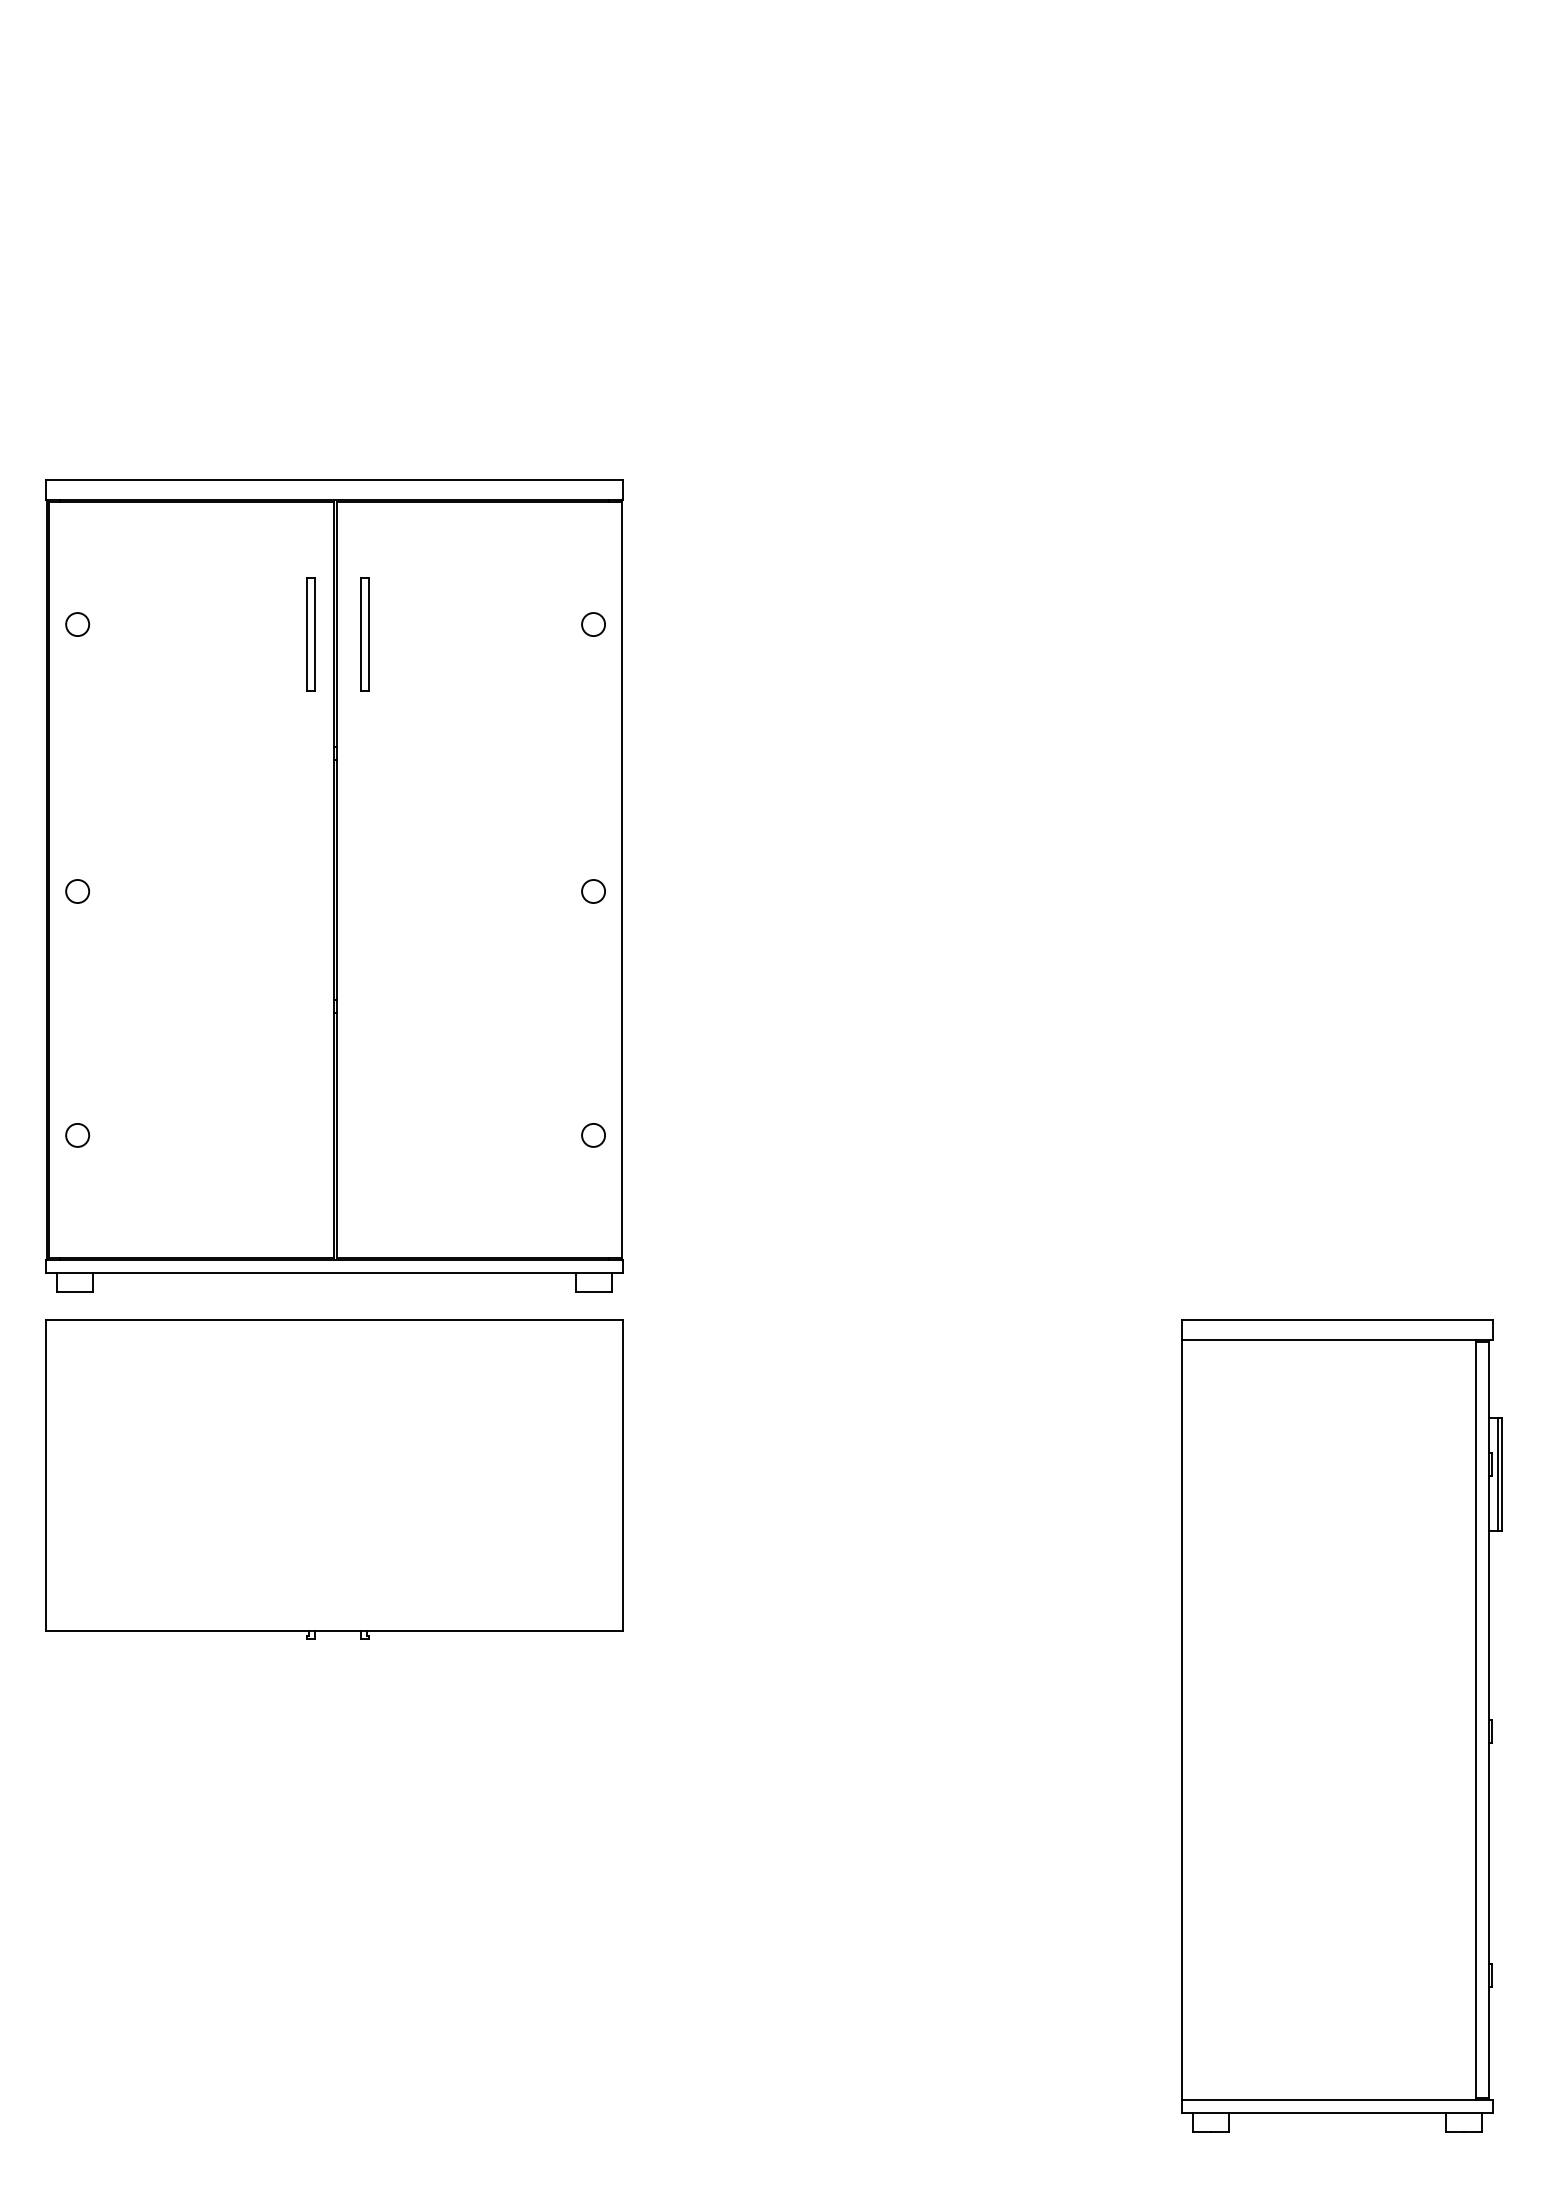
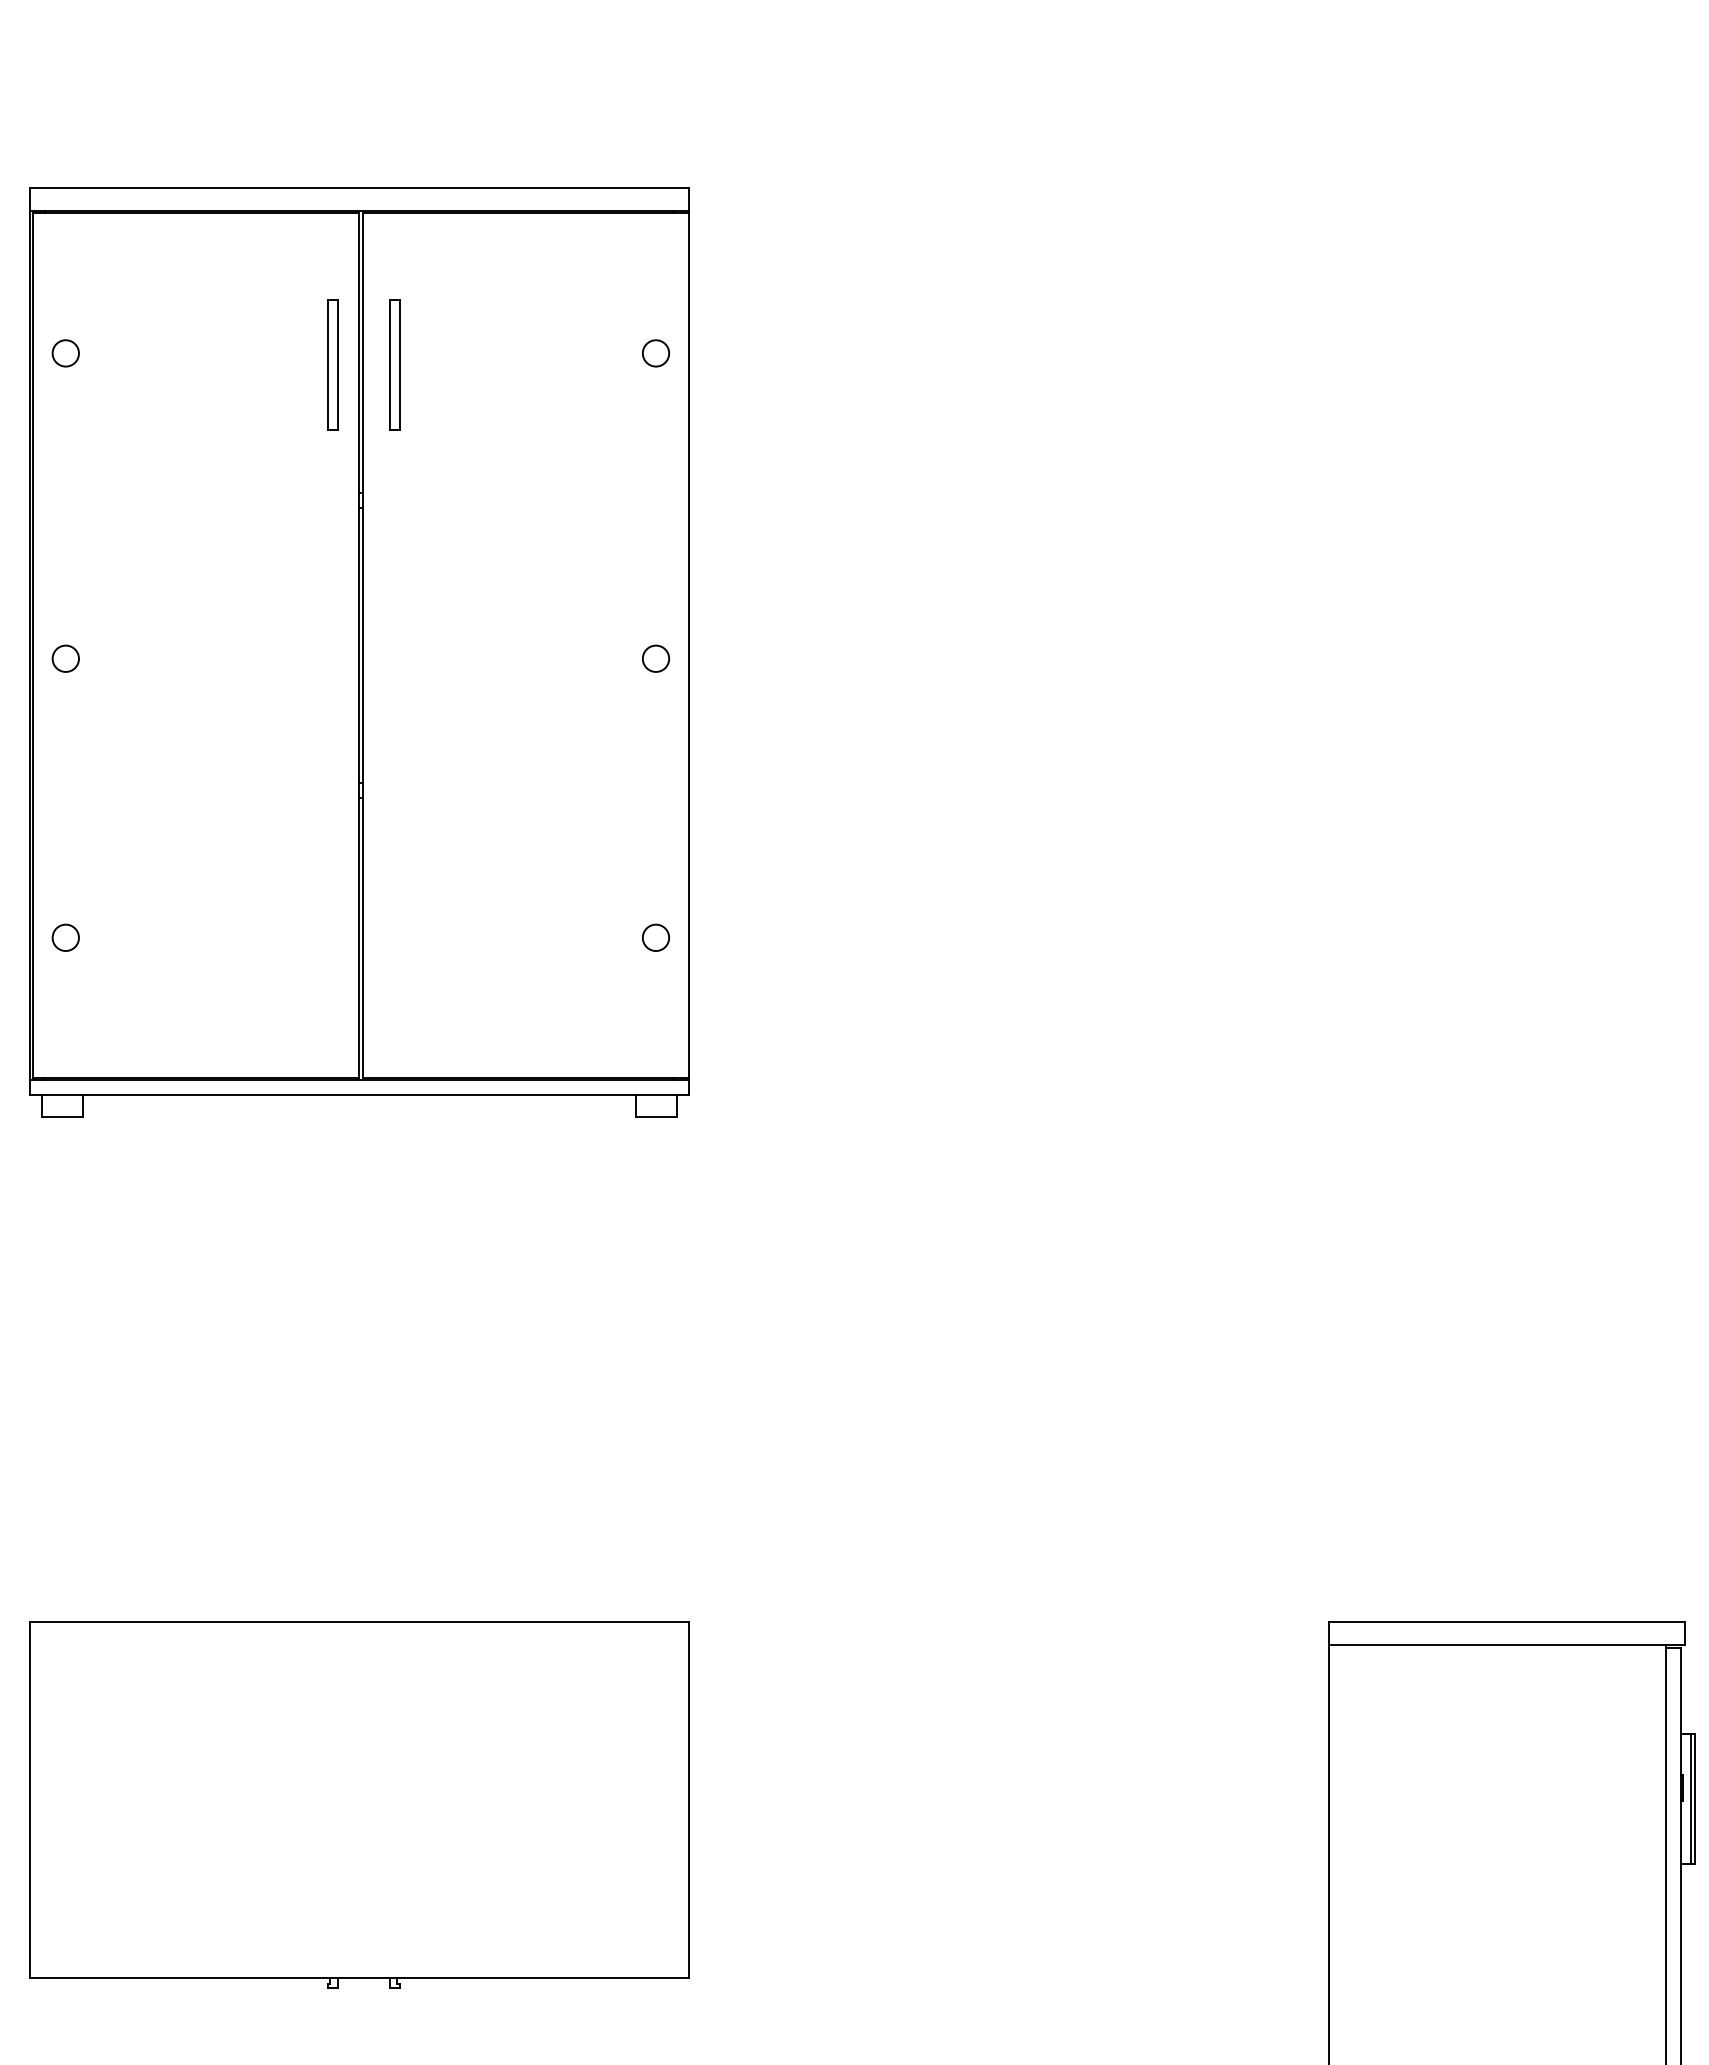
part: (334, 885) -> (359, 651), moved

